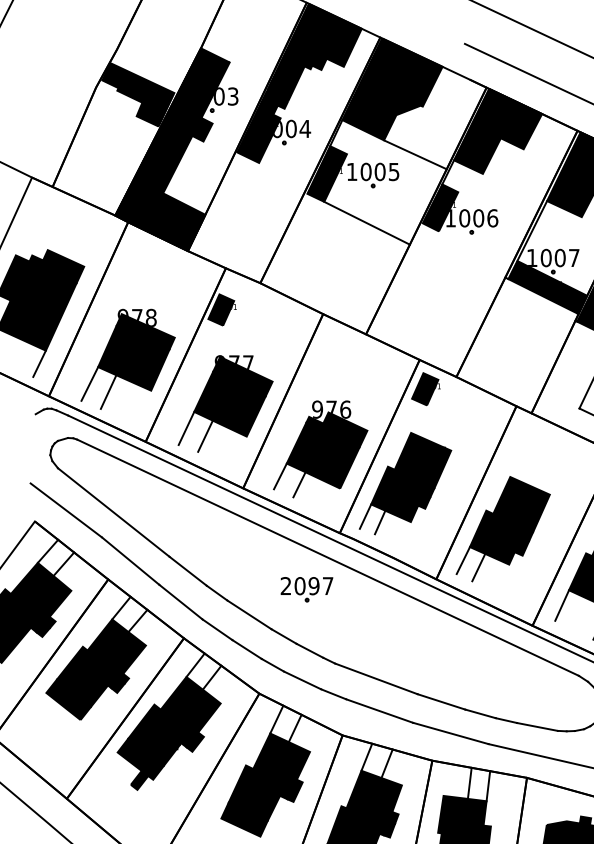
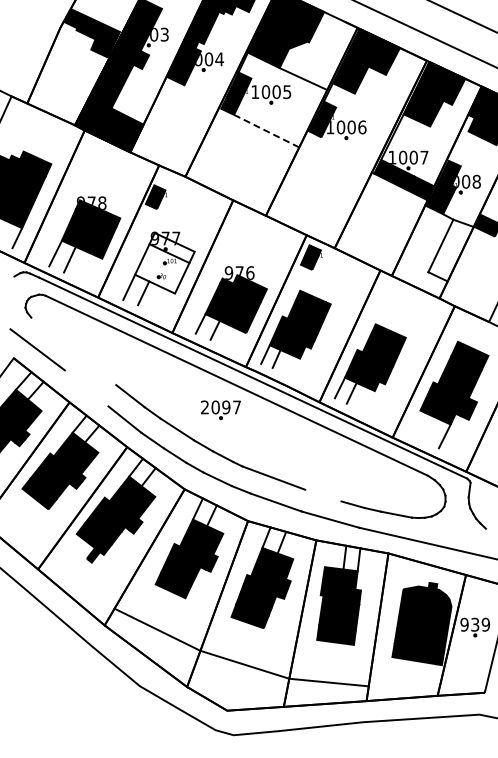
line: (366, 222) -> (266, 130), solid -> dashed
fill: (232, 397) -> (164, 263), removed
line: (113, 512) -> (73, 351), removed
line: (130, 561) -> (86, 388), removed
line: (561, 604) -> (414, 421), removed
line: (441, 701) -> (323, 495), removed

